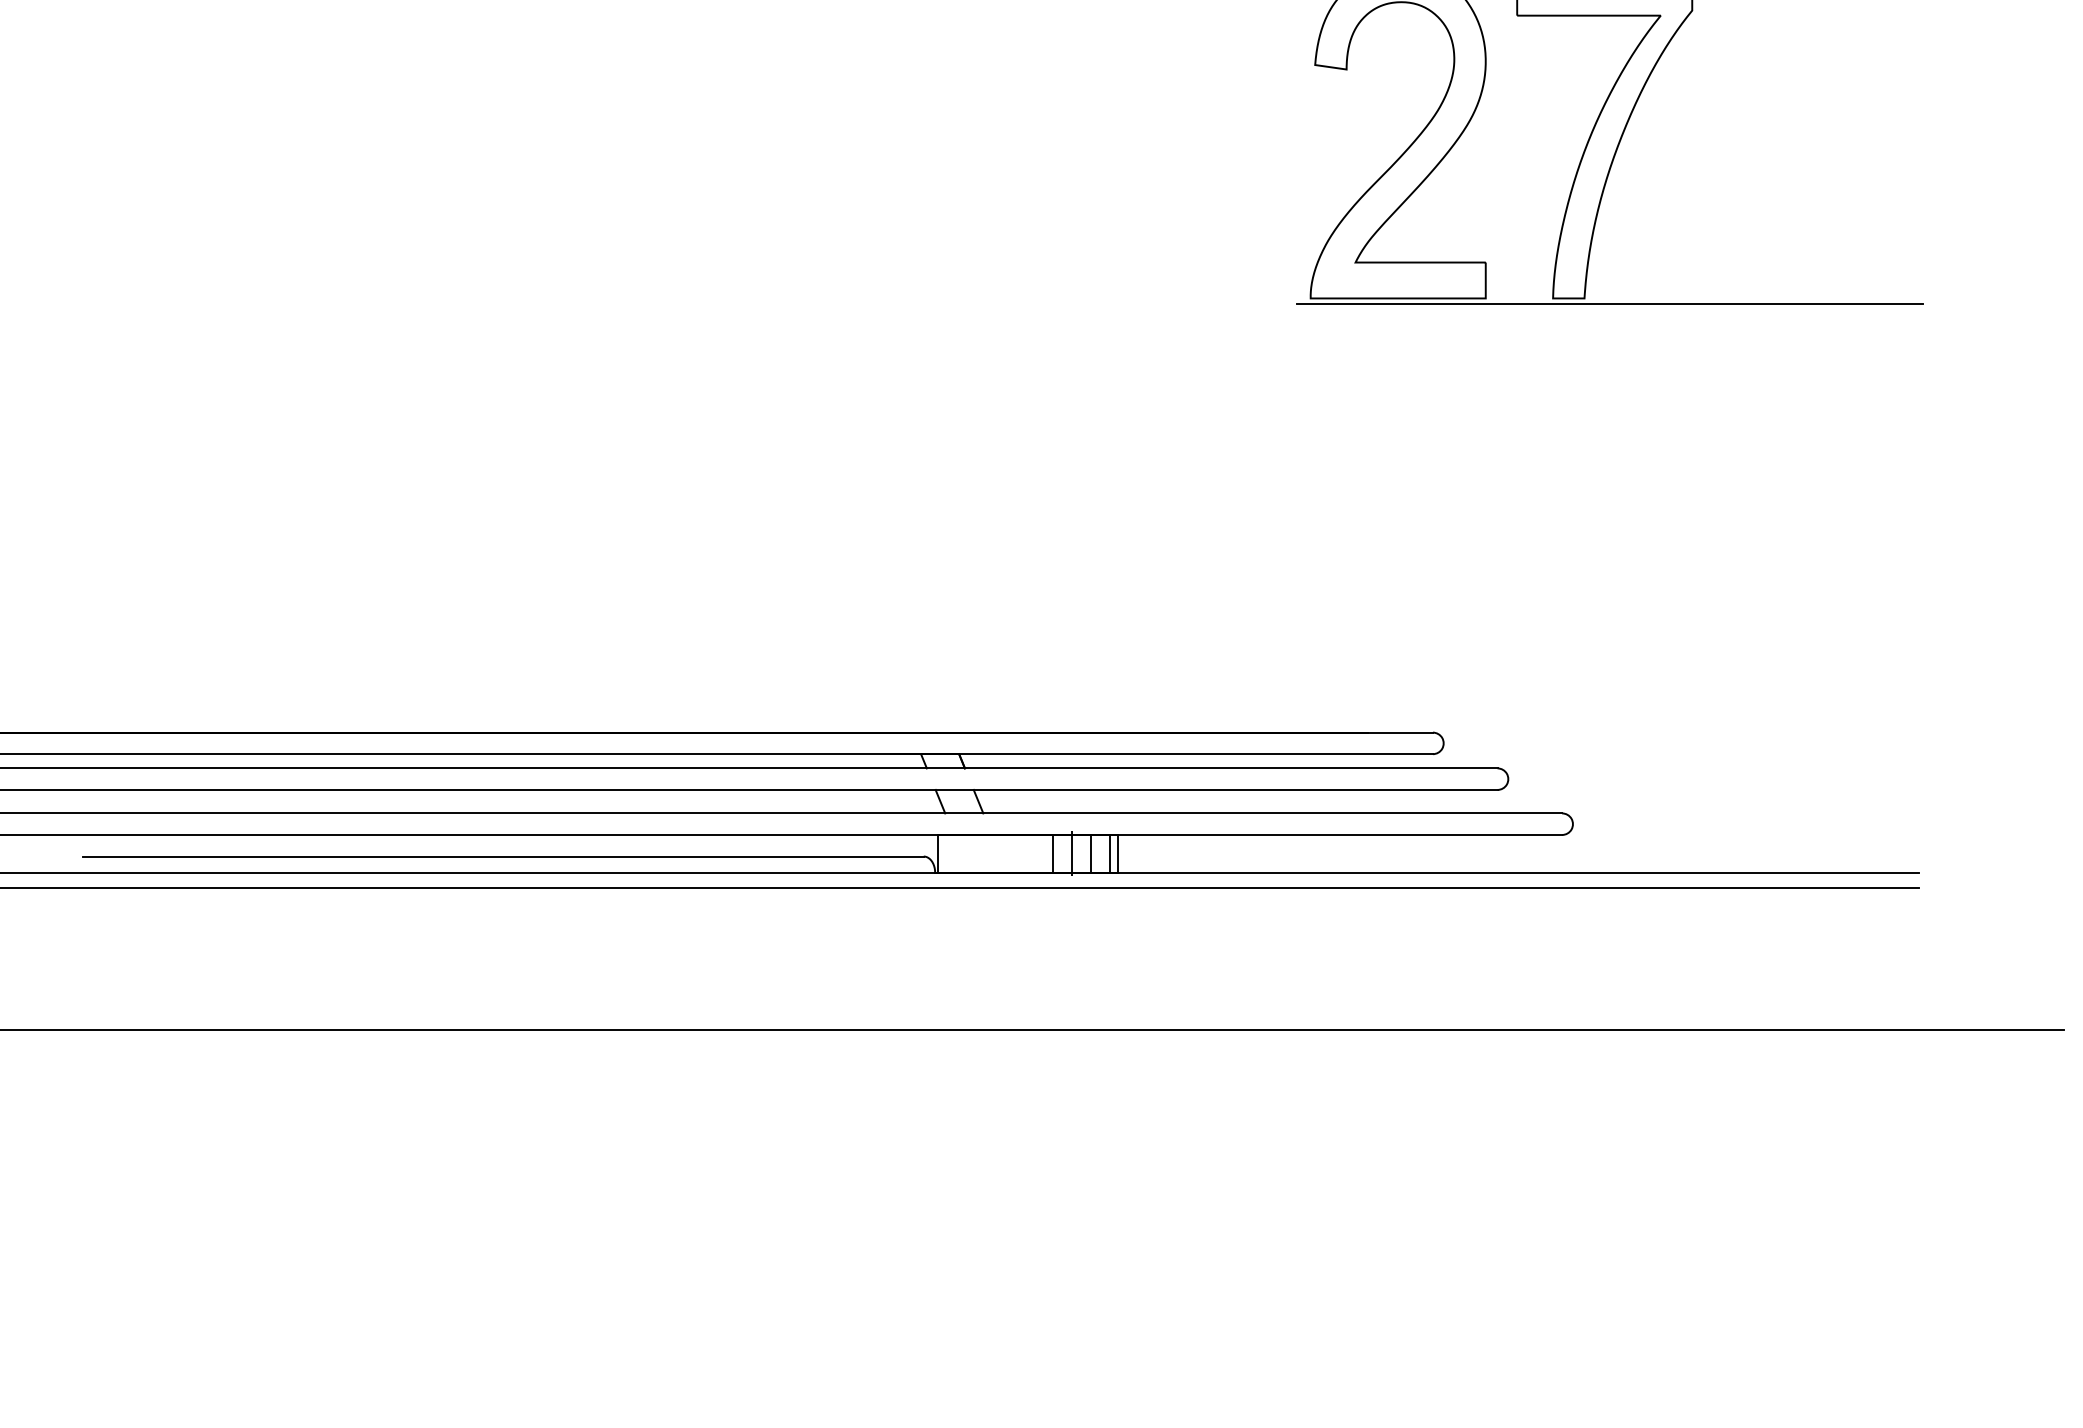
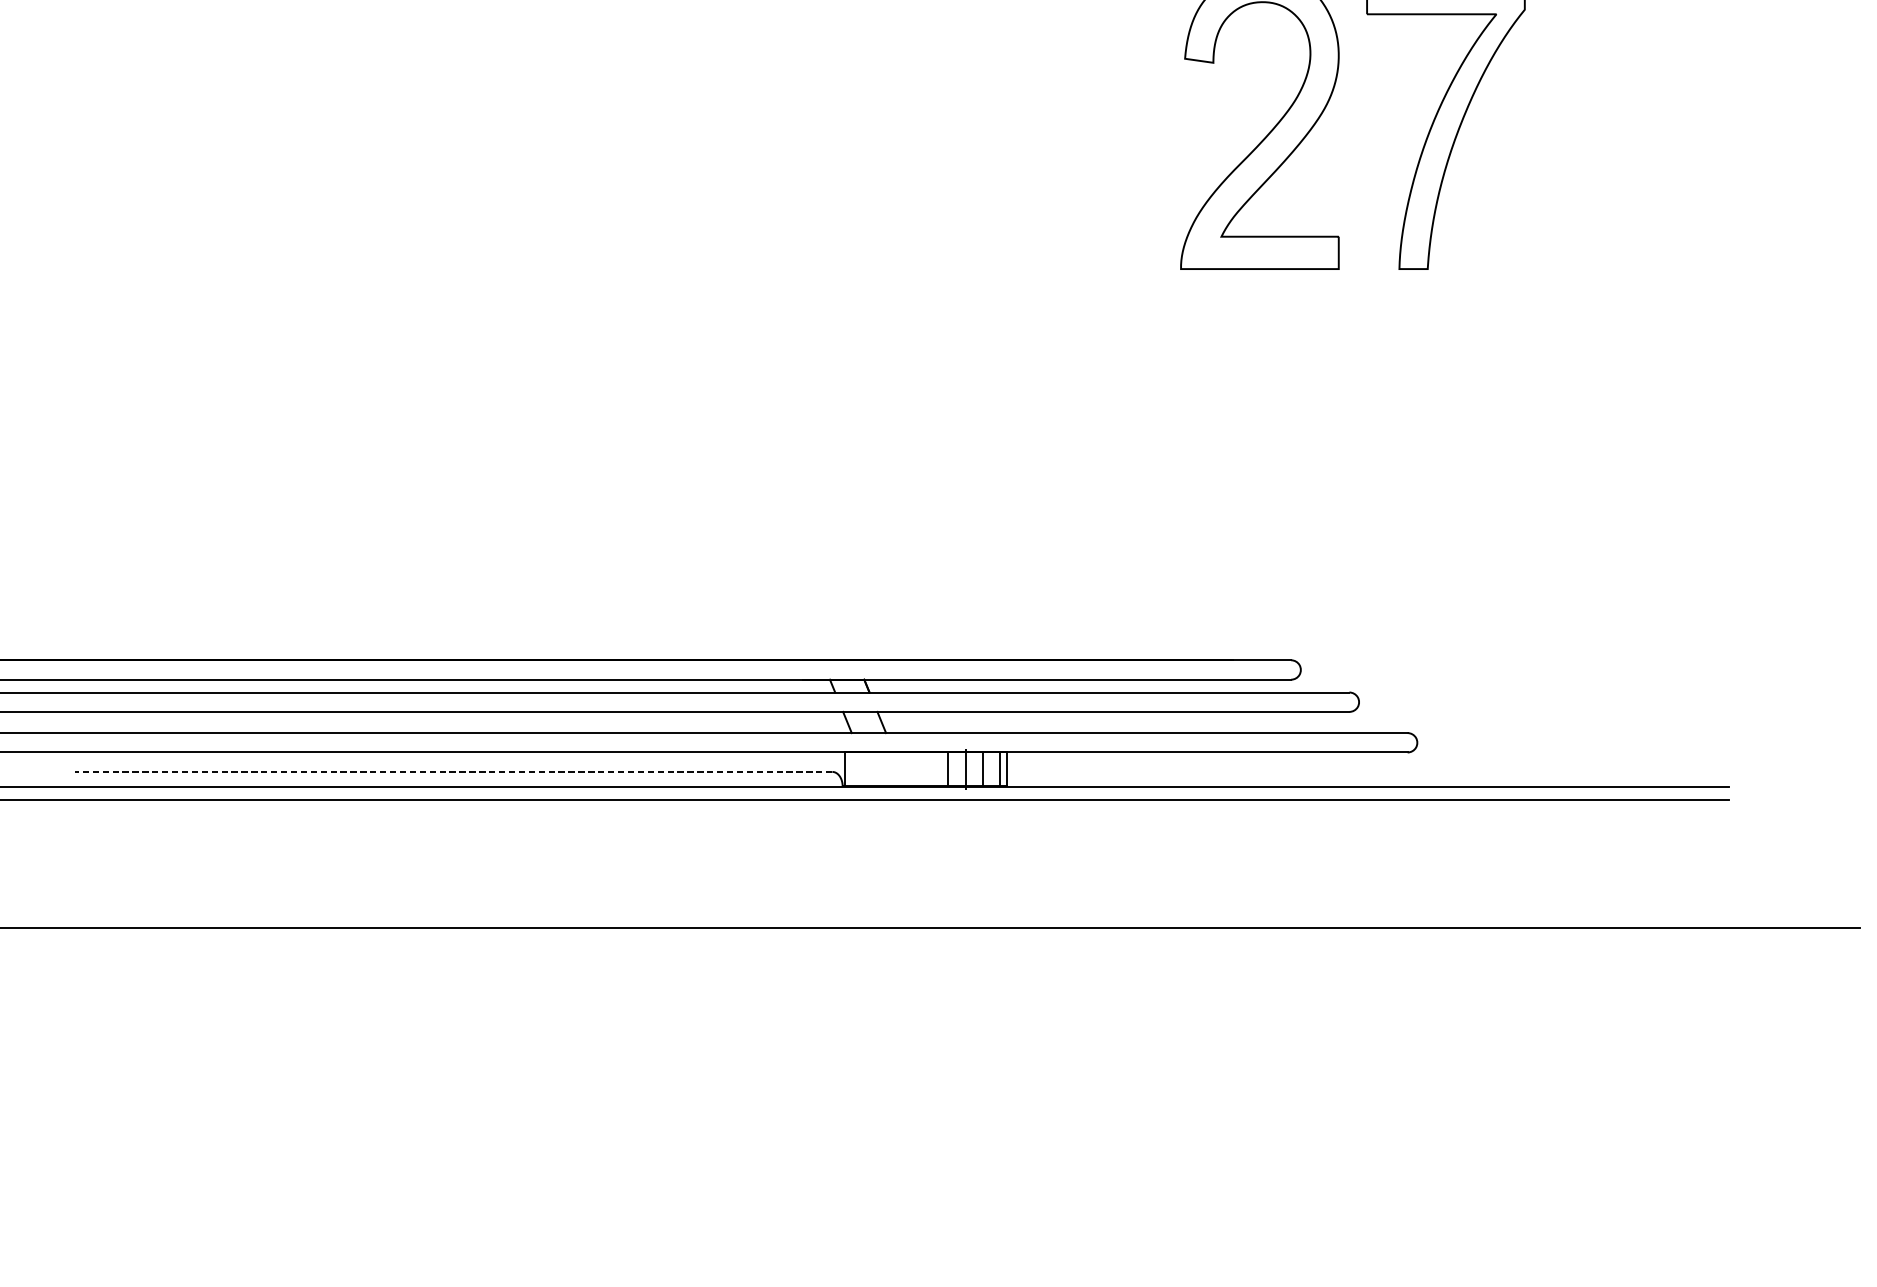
line: (1610, 303) -> (1451, 273), removed
line: (502, 856) -> (452, 771), solid -> dashed

